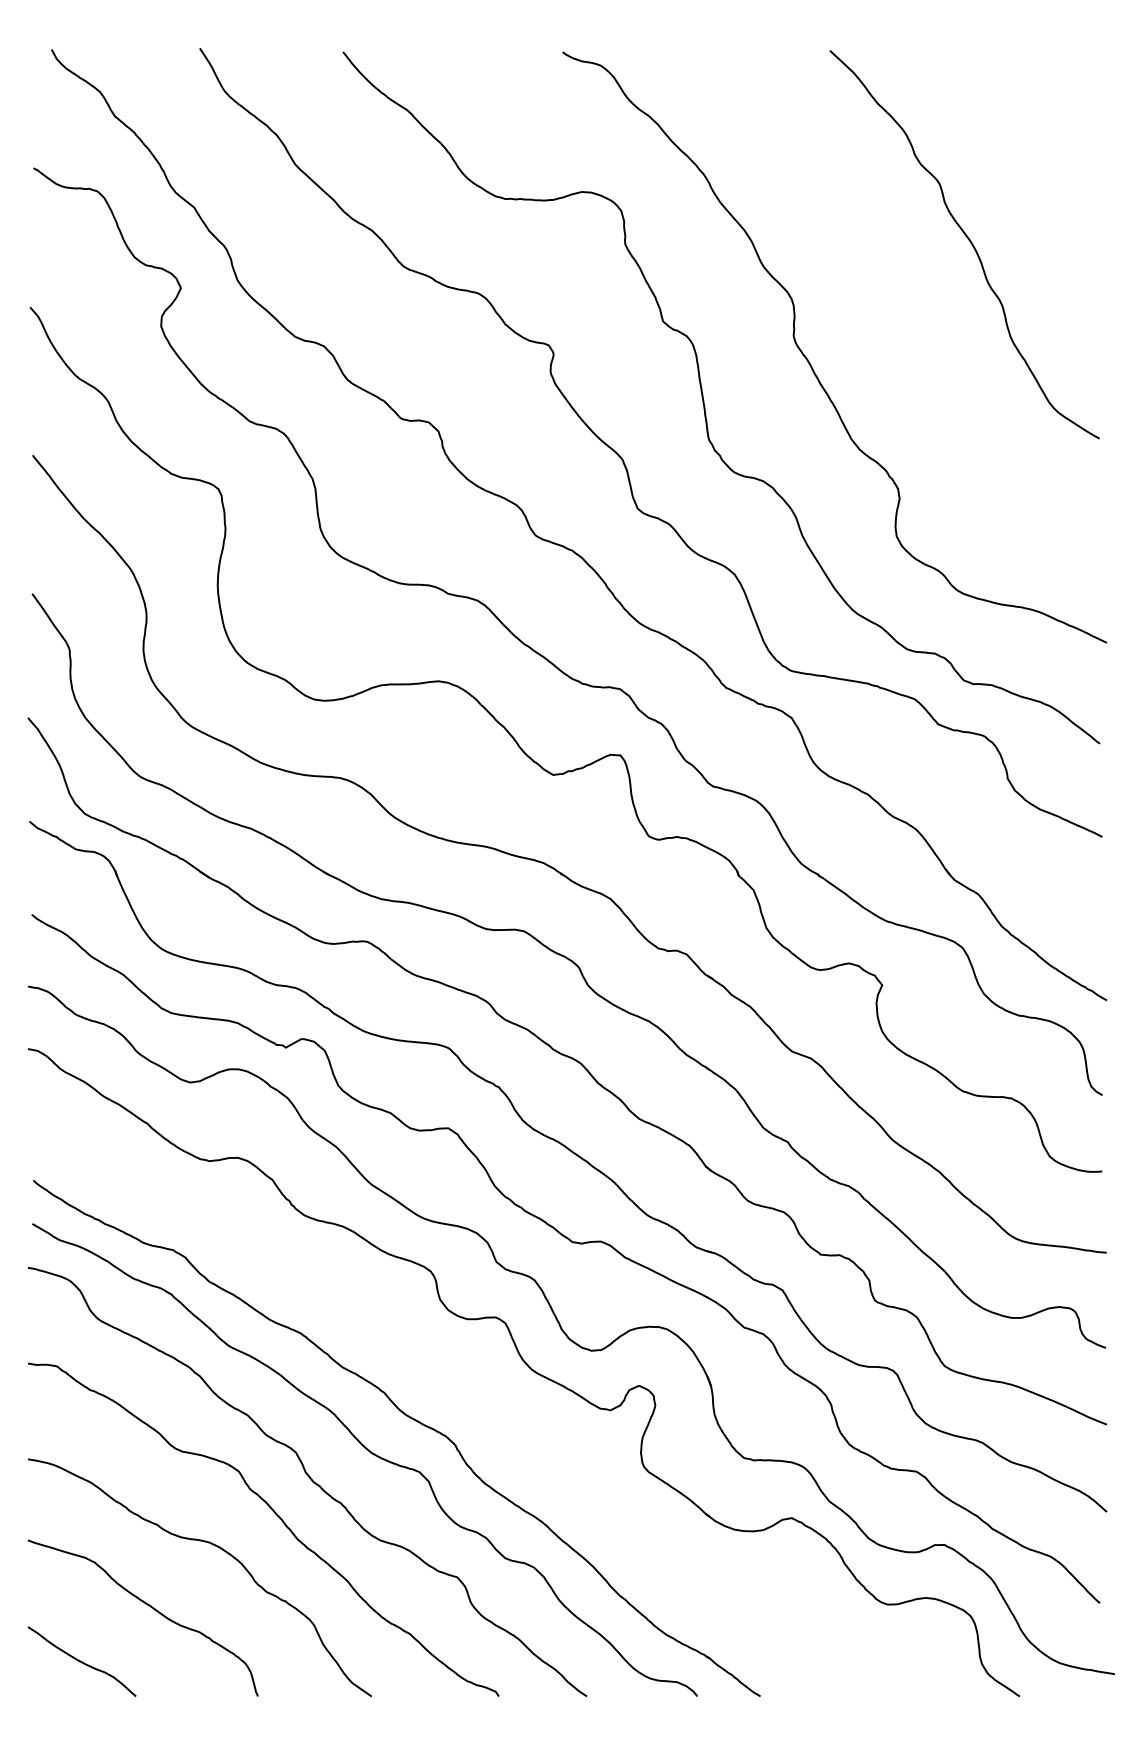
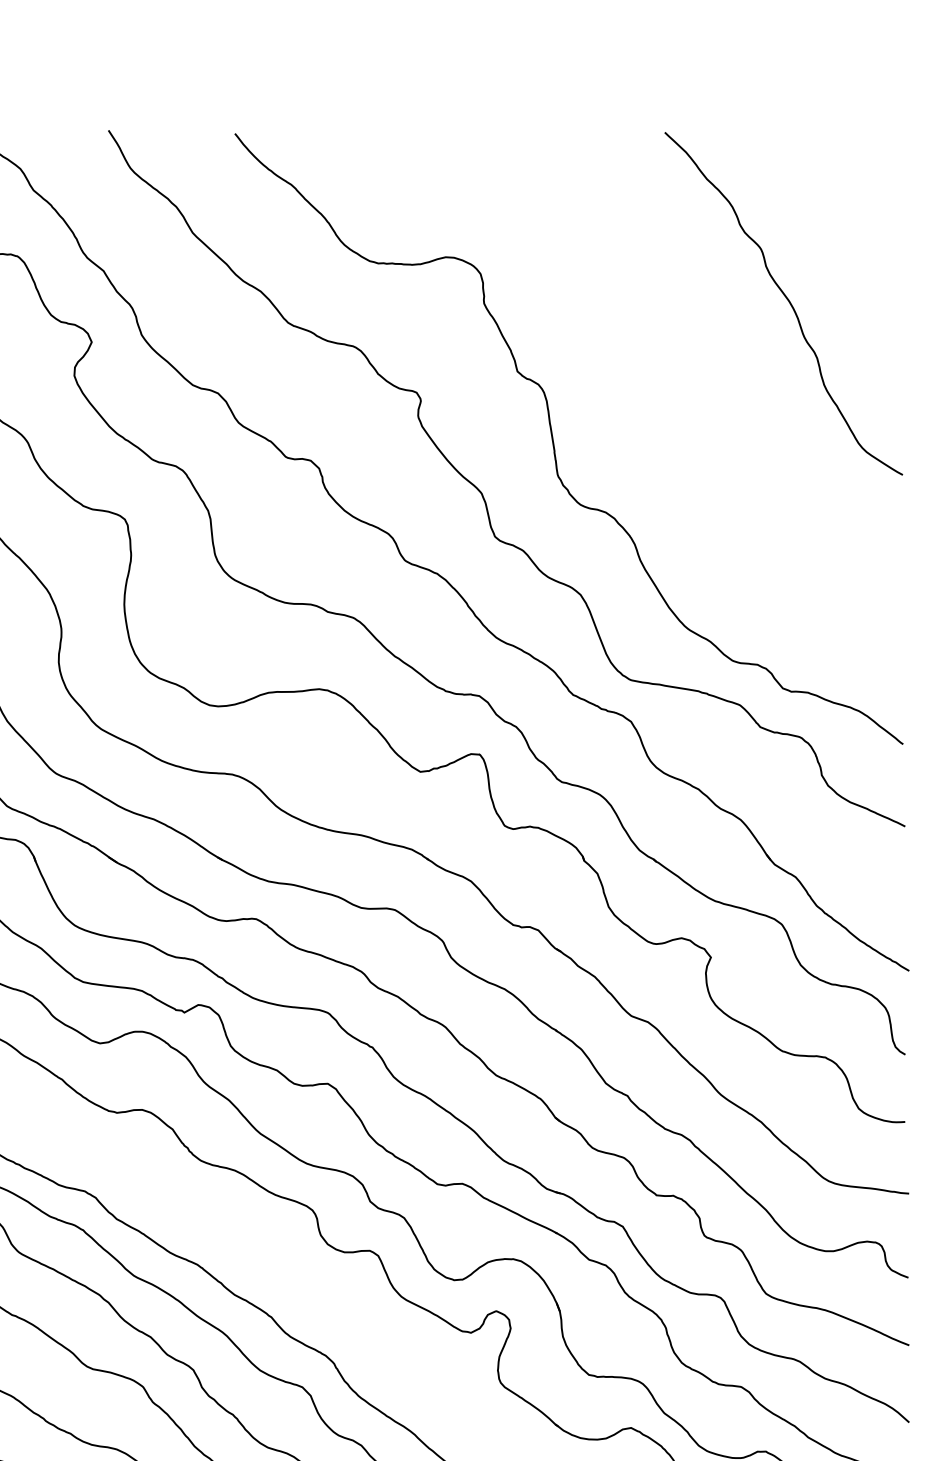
curve: (811, 364) -> (648, 409), removed

